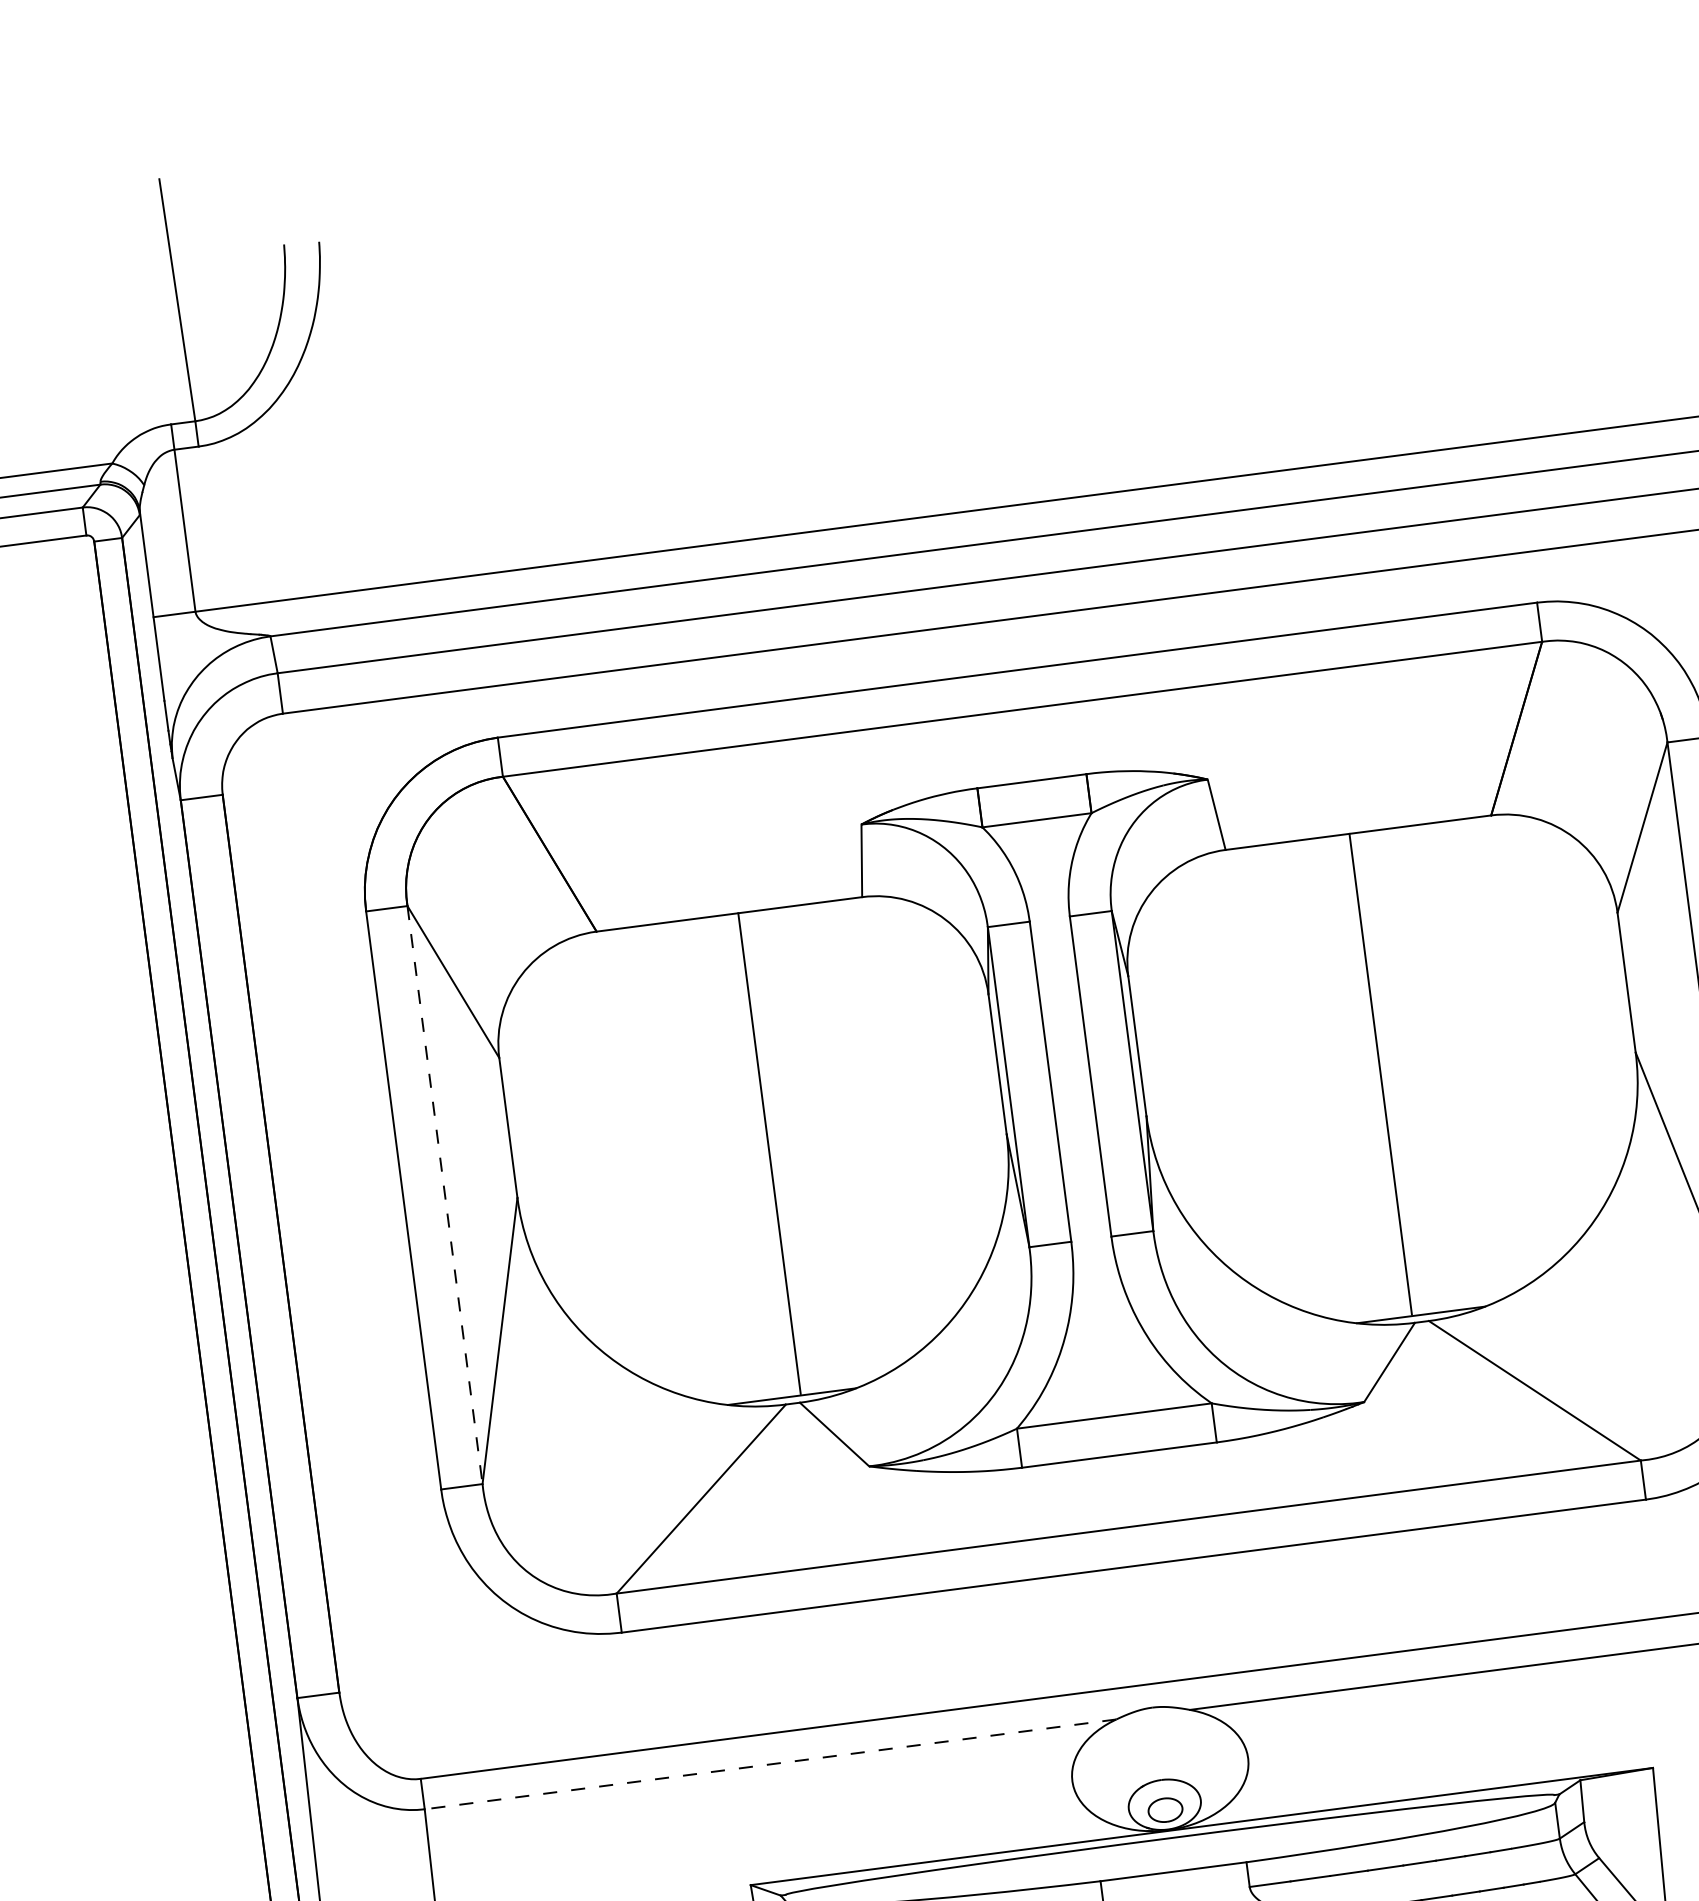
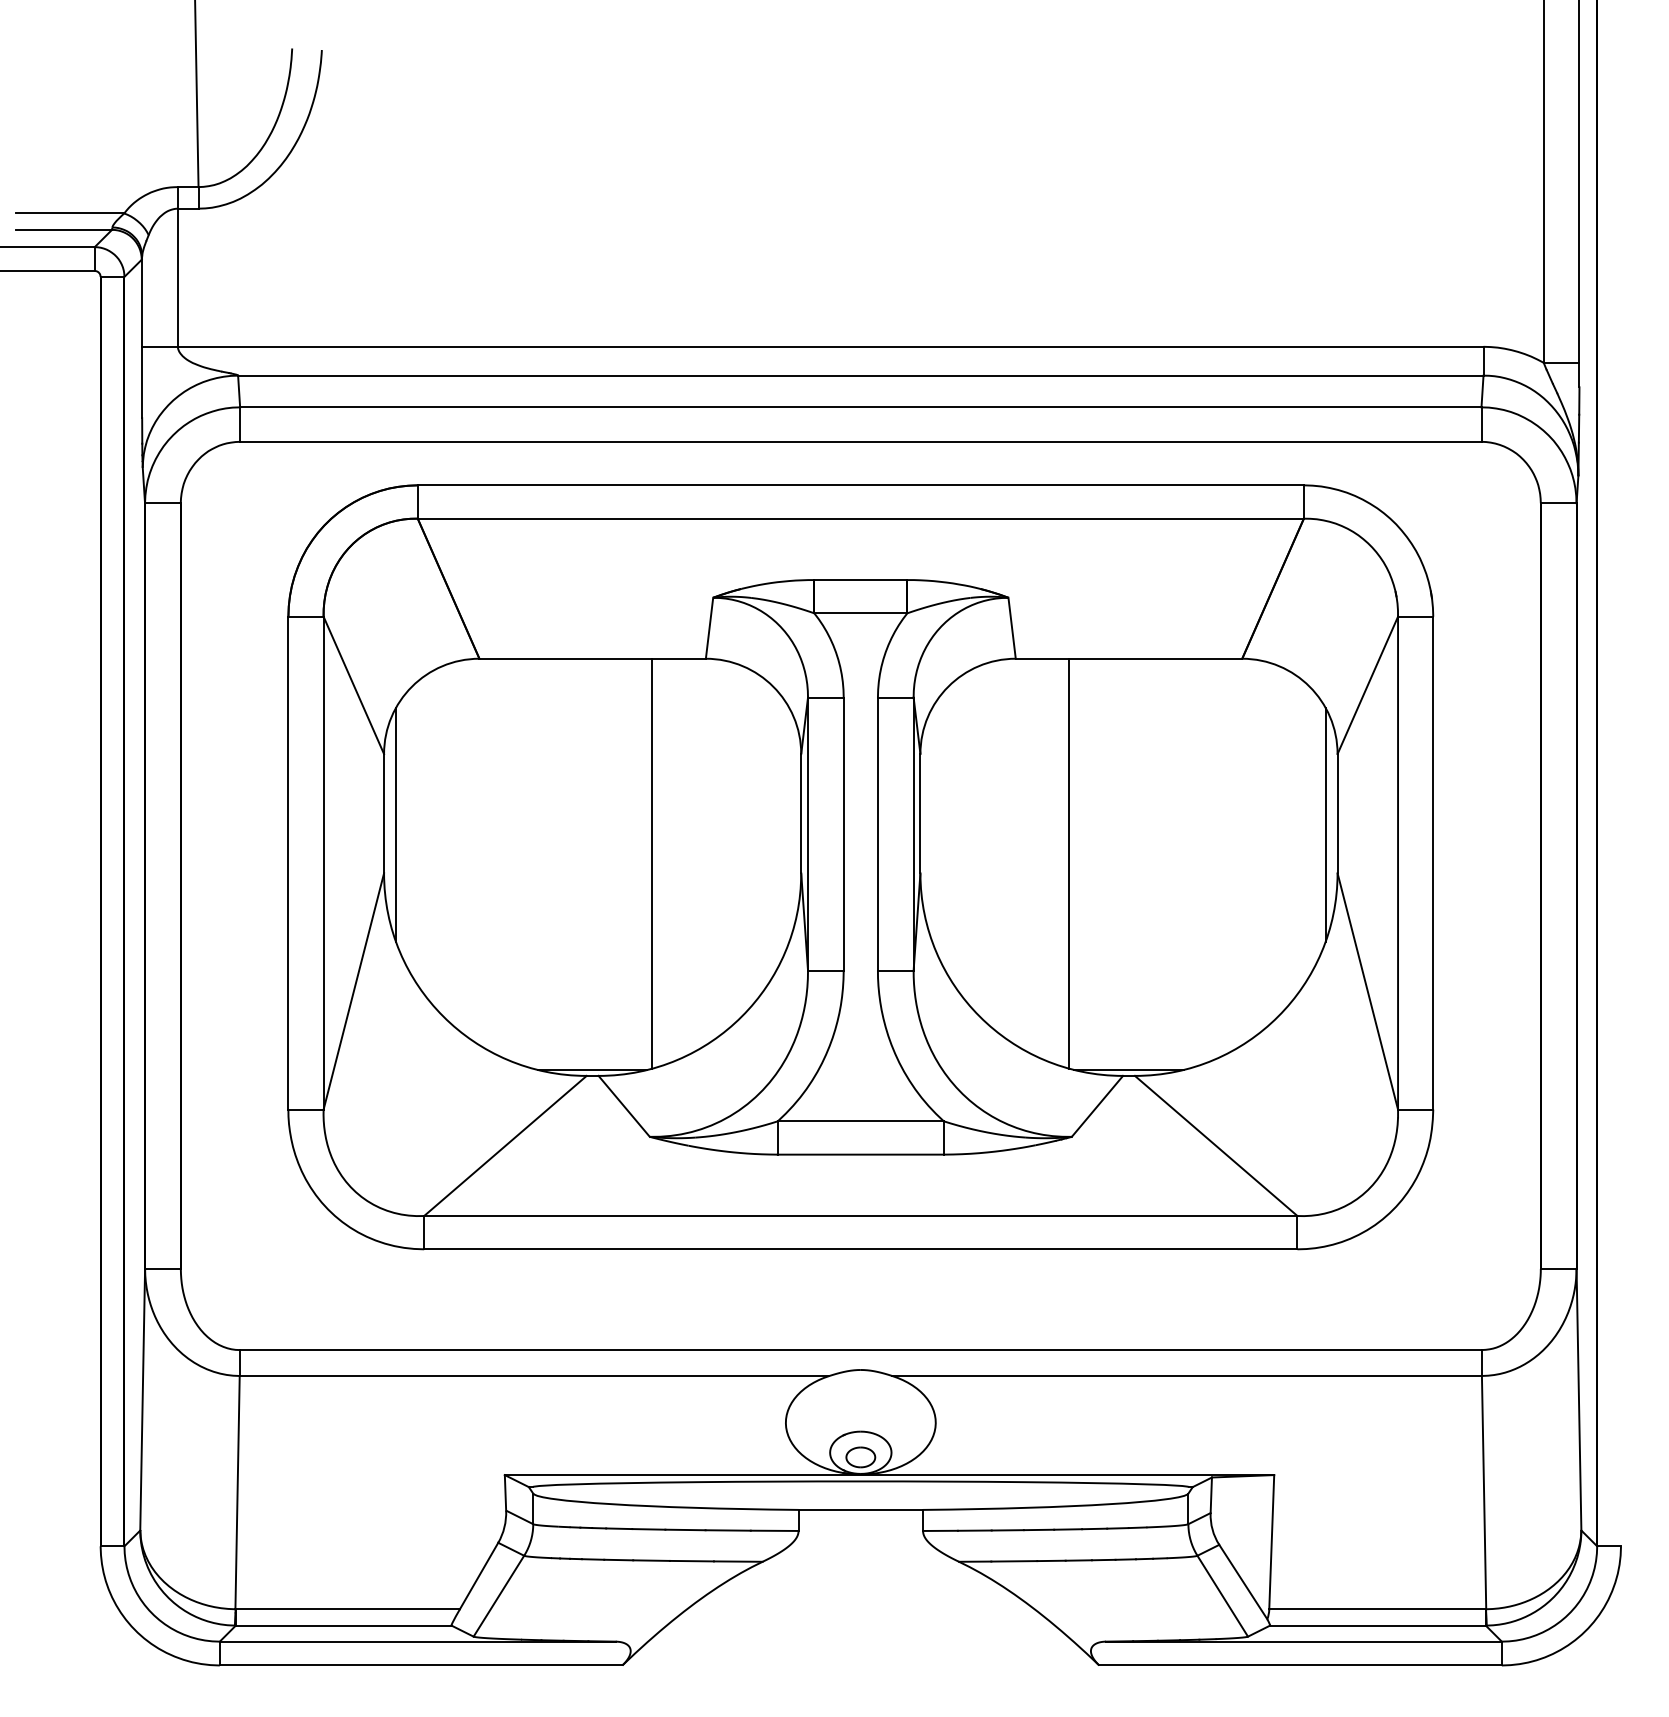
line: (1614, 997) -> (1325, 824), added
line: (1380, 1073) -> (1069, 863), moved
line: (523, 1138) -> (395, 824), added
line: (769, 1153) -> (652, 863), moved
line: (444, 1195) -> (323, 863), dashed -> solid
line: (770, 1763) -> (534, 1375), dashed -> solid

